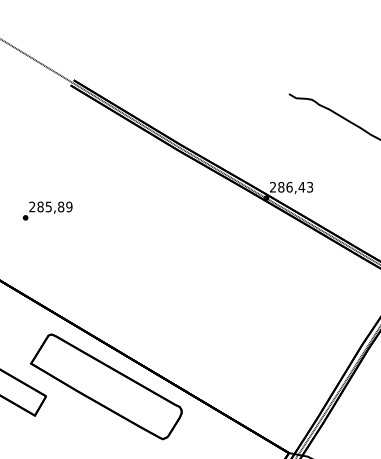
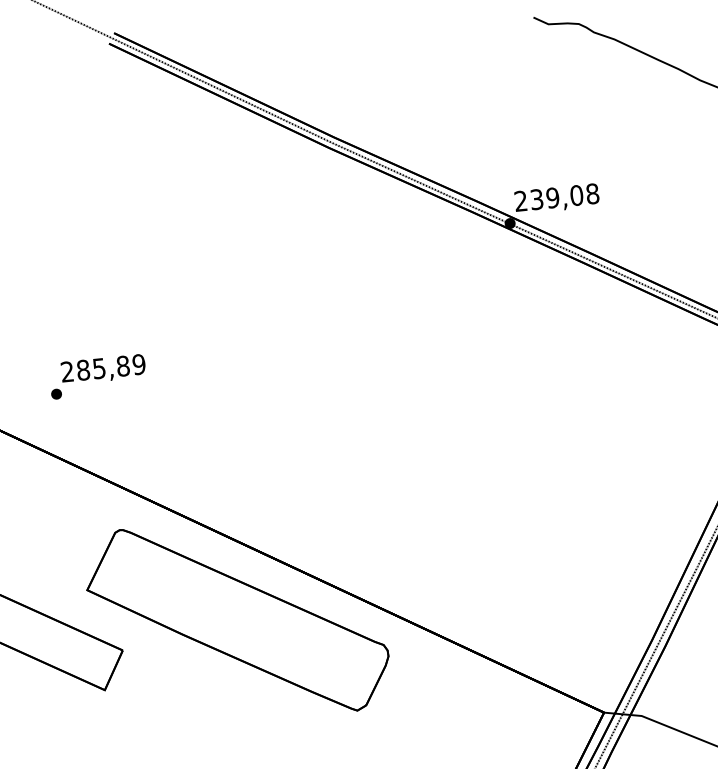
text: (295, 187) -> (564, 197), 286,43 -> 239,08
text: (47, 210) -> (97, 375), moved

